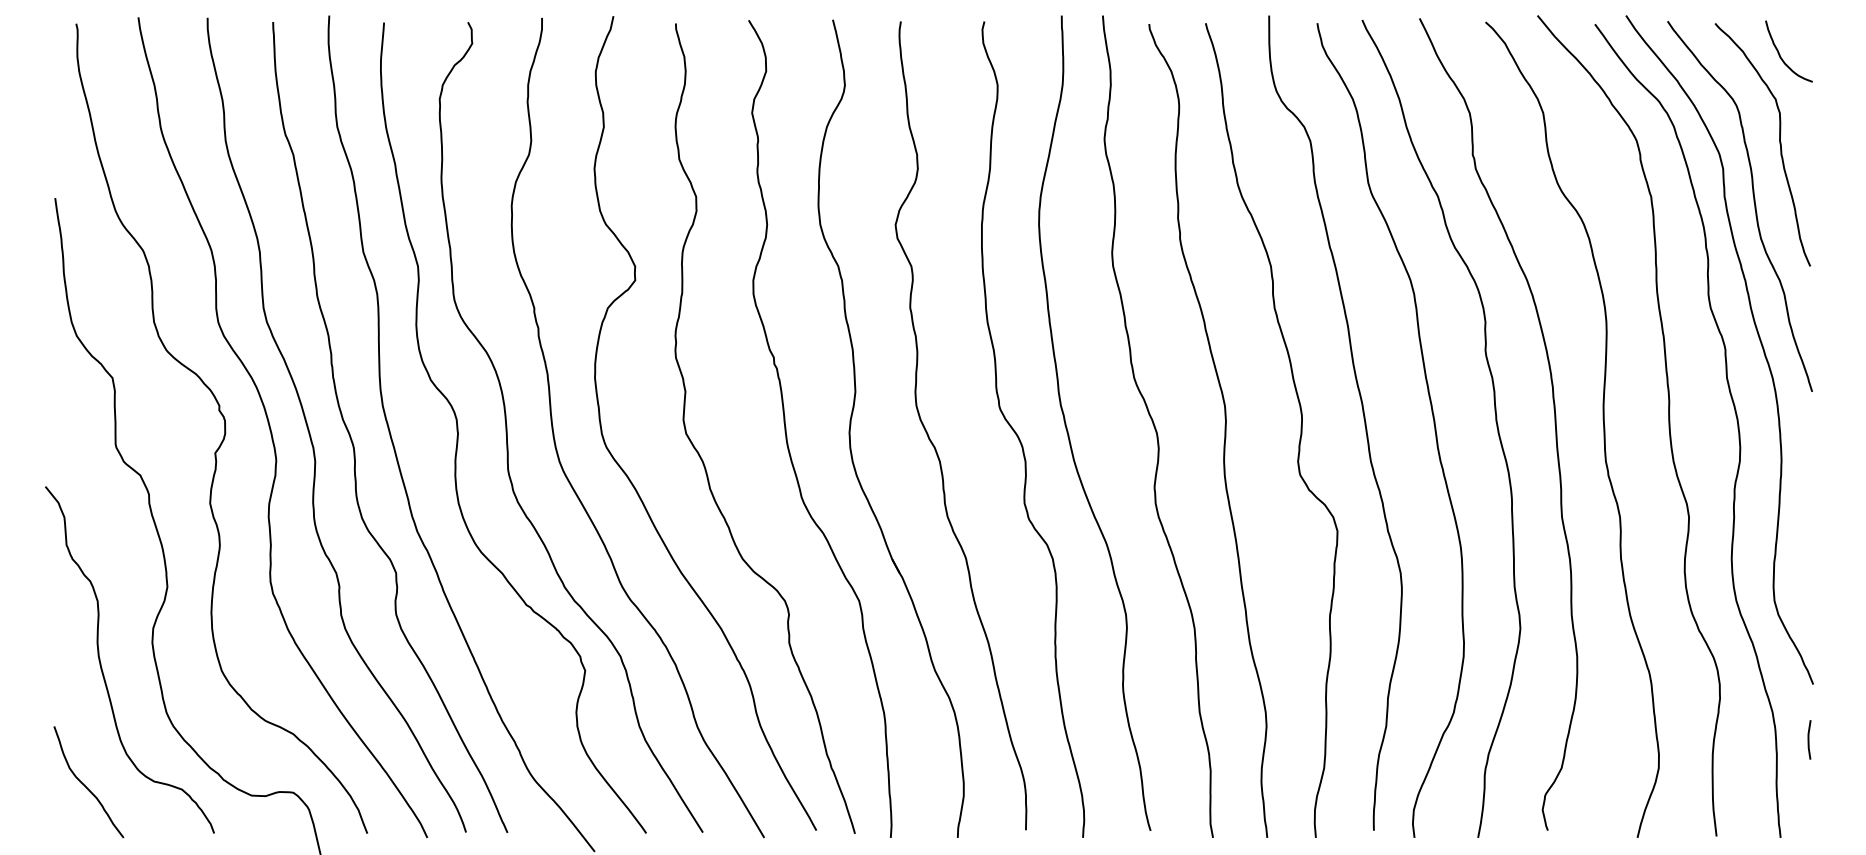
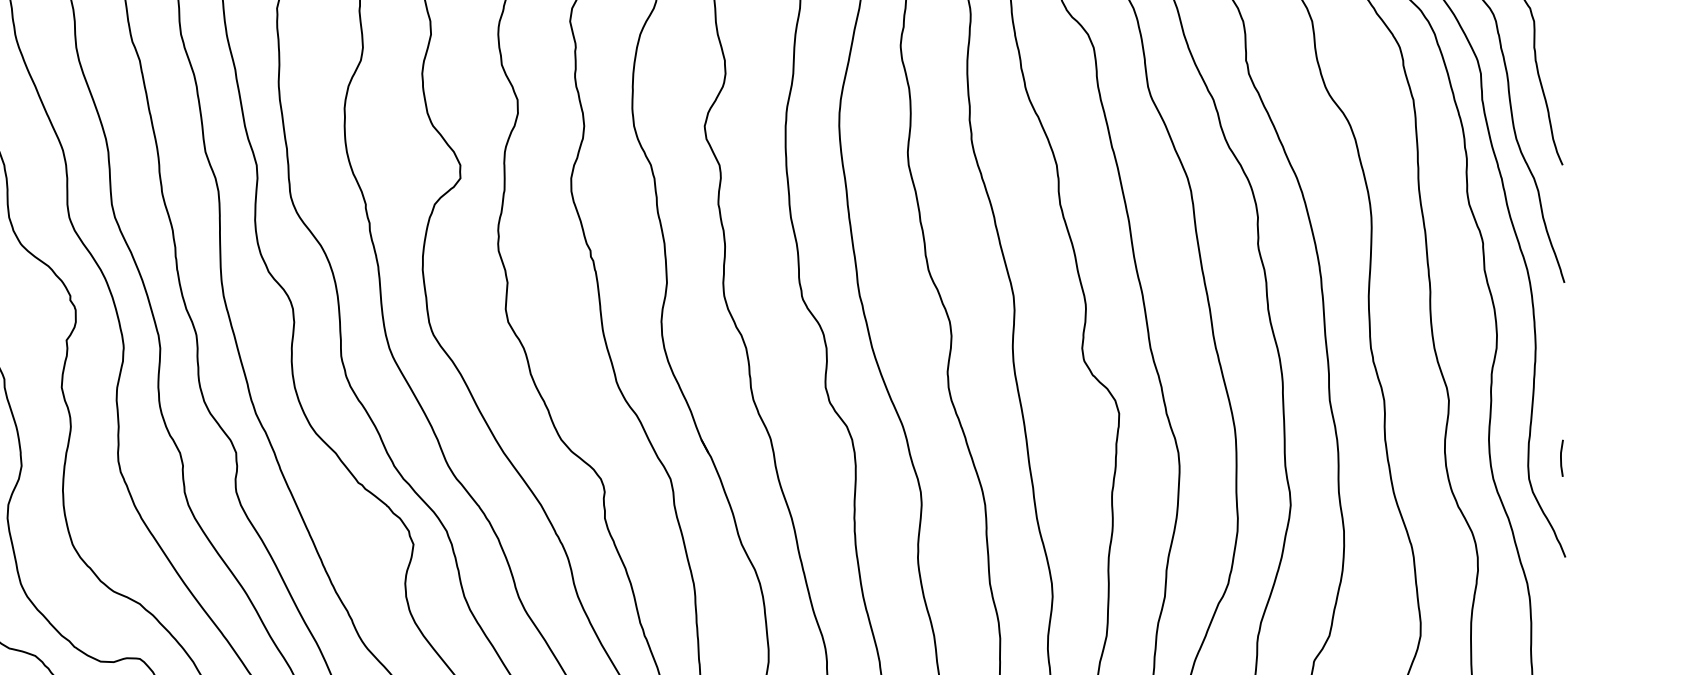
line: (1809, 739) -> (1561, 457), moved

